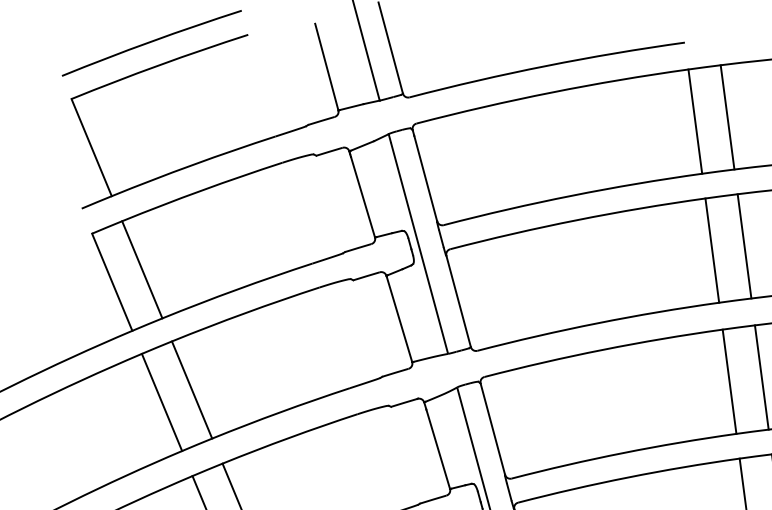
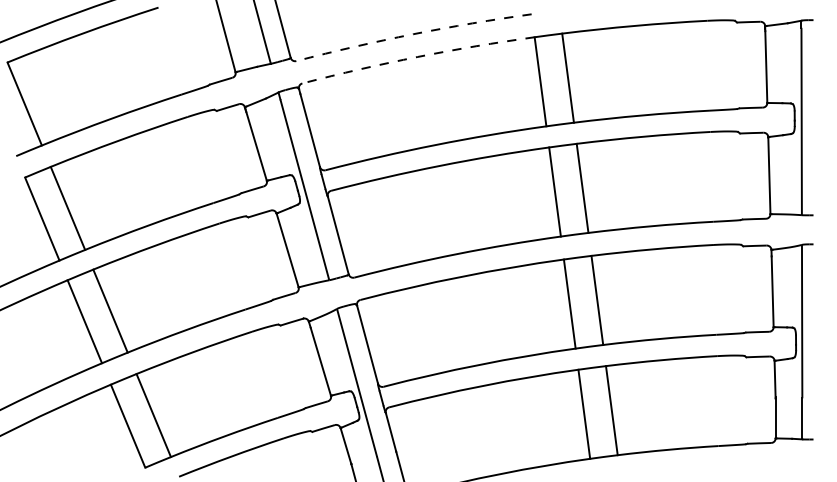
arc: (546, 66) -> (413, 34), solid -> dashed
arc: (551, 92) -> (417, 56), solid -> dashed

